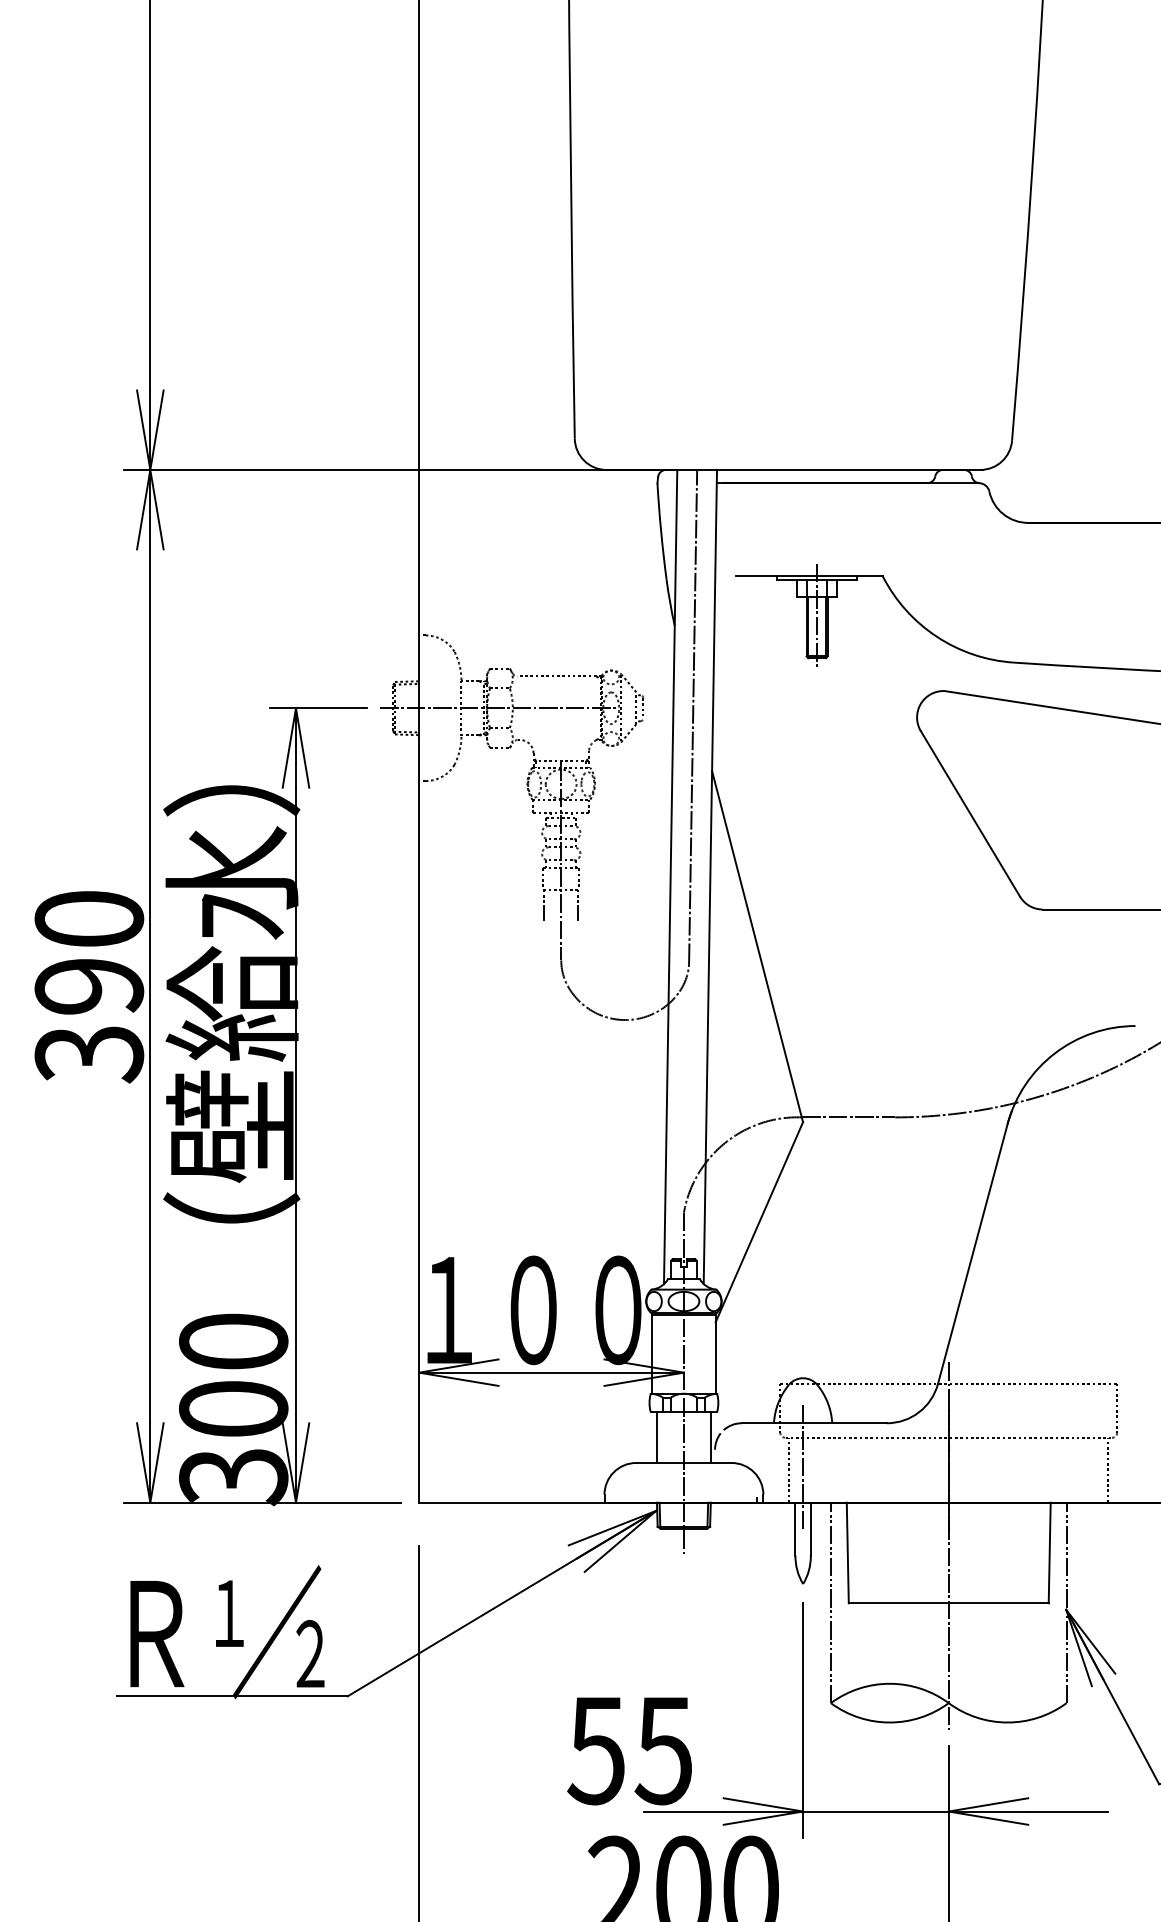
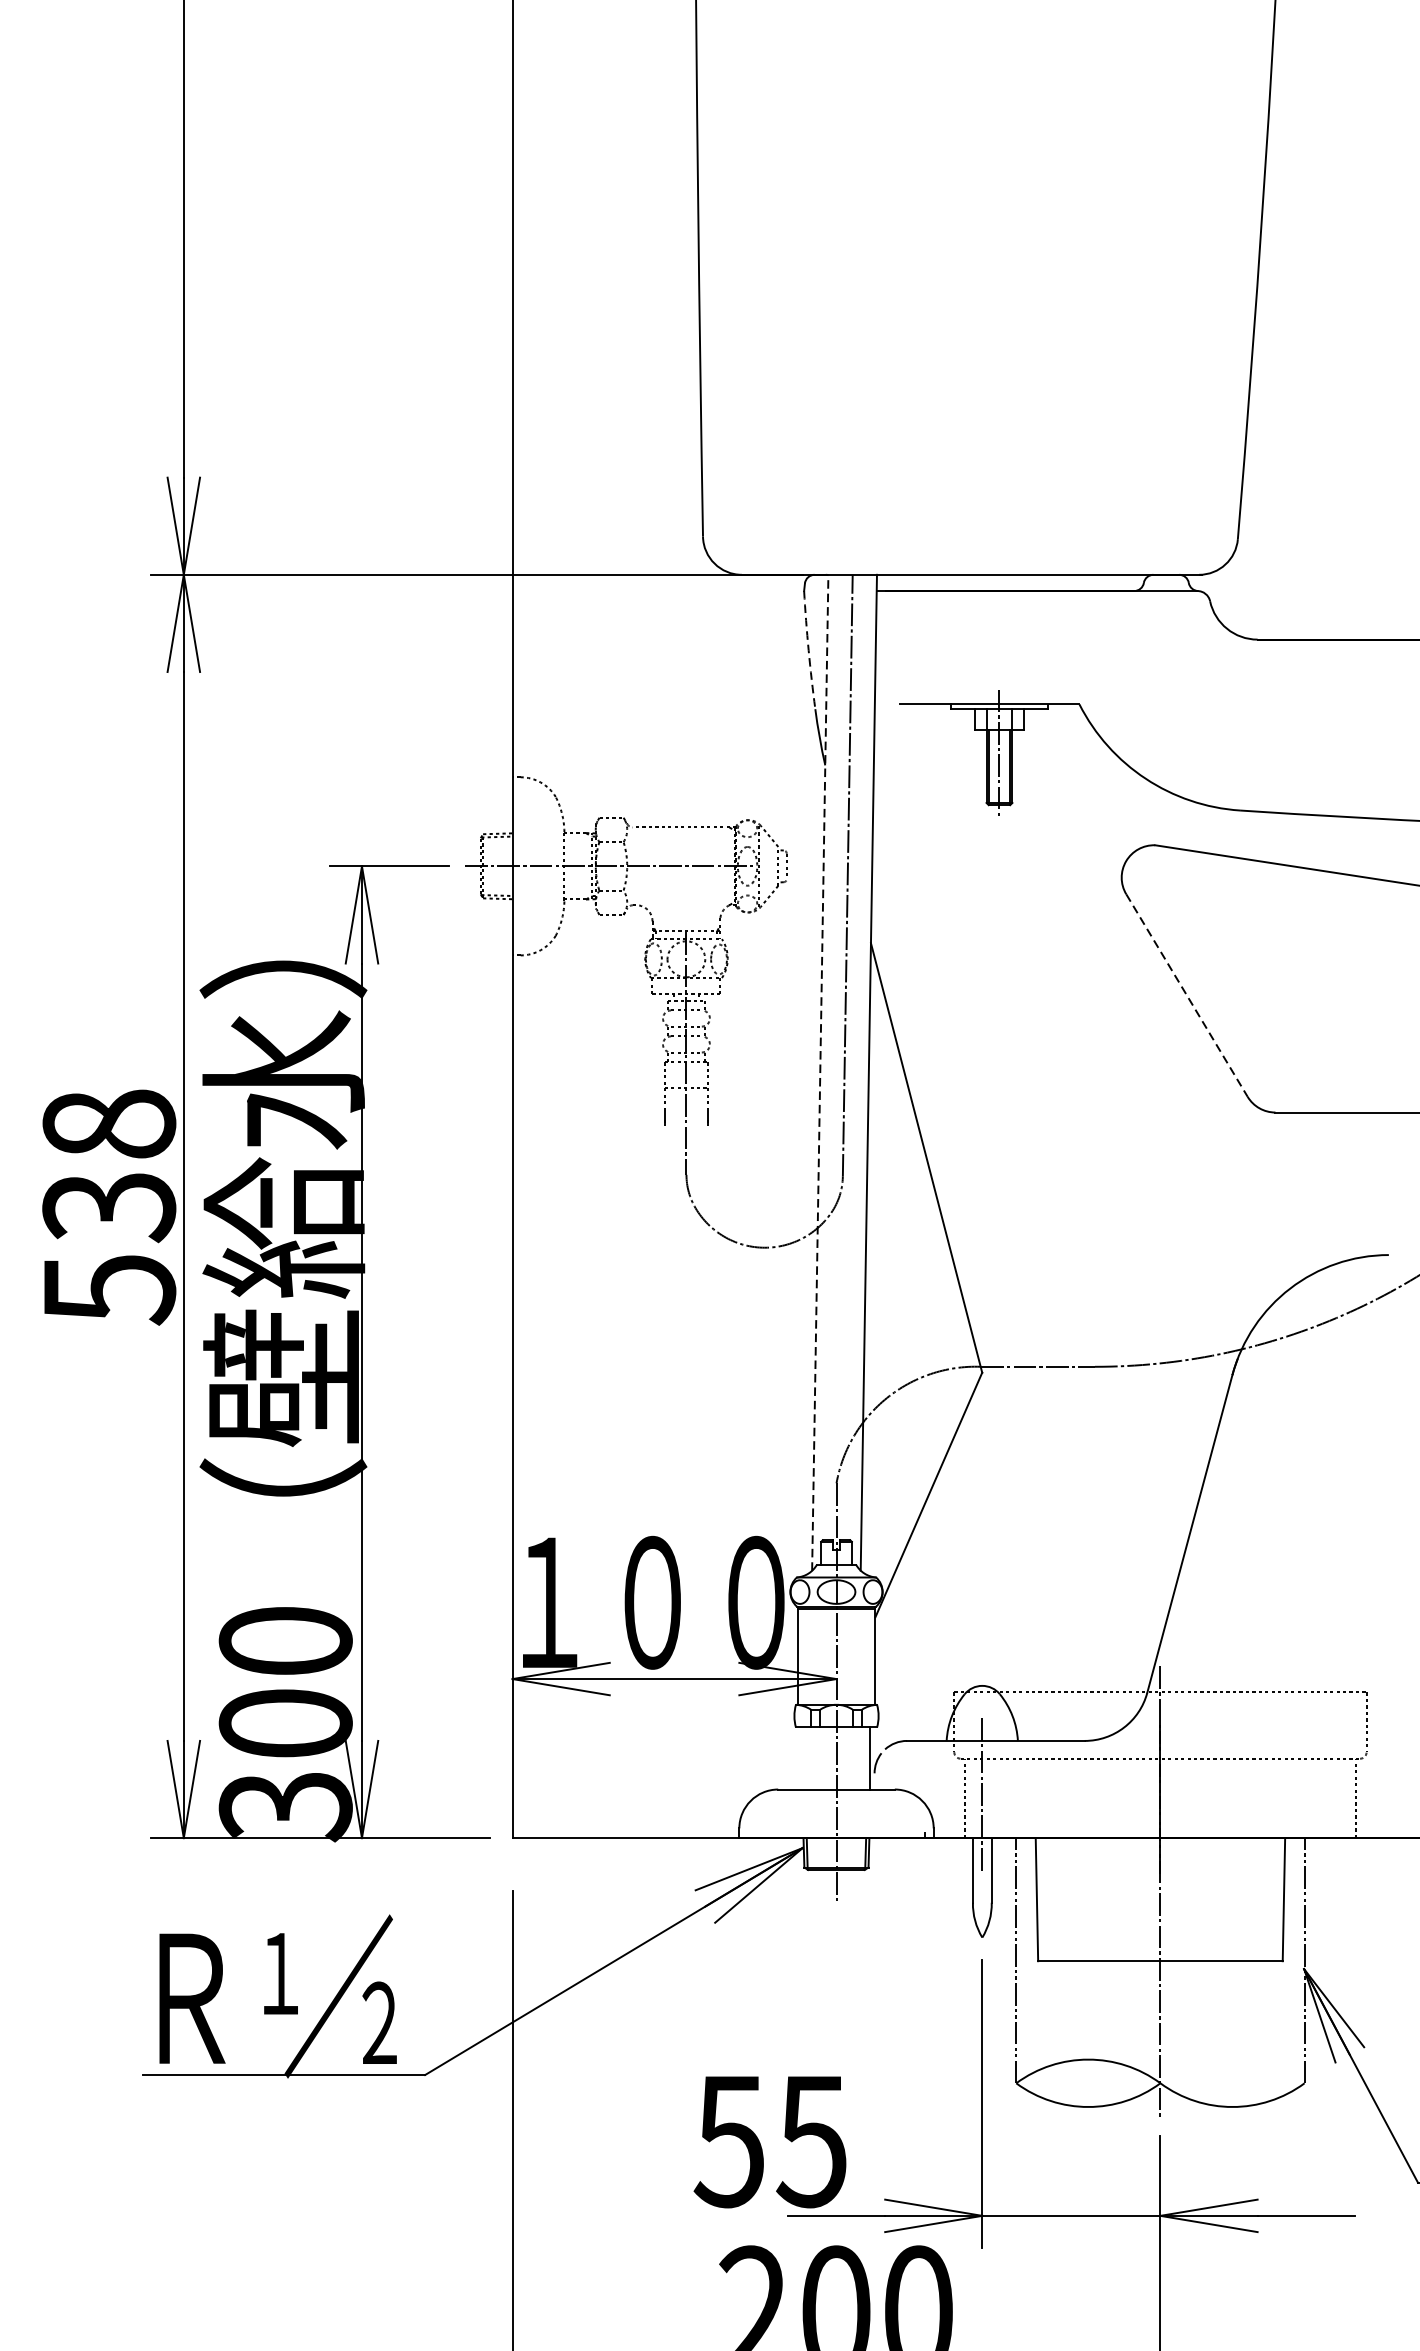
arc: (661, 531) -> (809, 650), solid -> dashed
line: (970, 813) -> (1187, 995), solid -> dashed
line: (670, 876) -> (820, 1072), solid -> dashed
text: (89, 986) -> (109, 1206), 390 -> 538
line: (656, 1437) -> (802, 1758), removed

